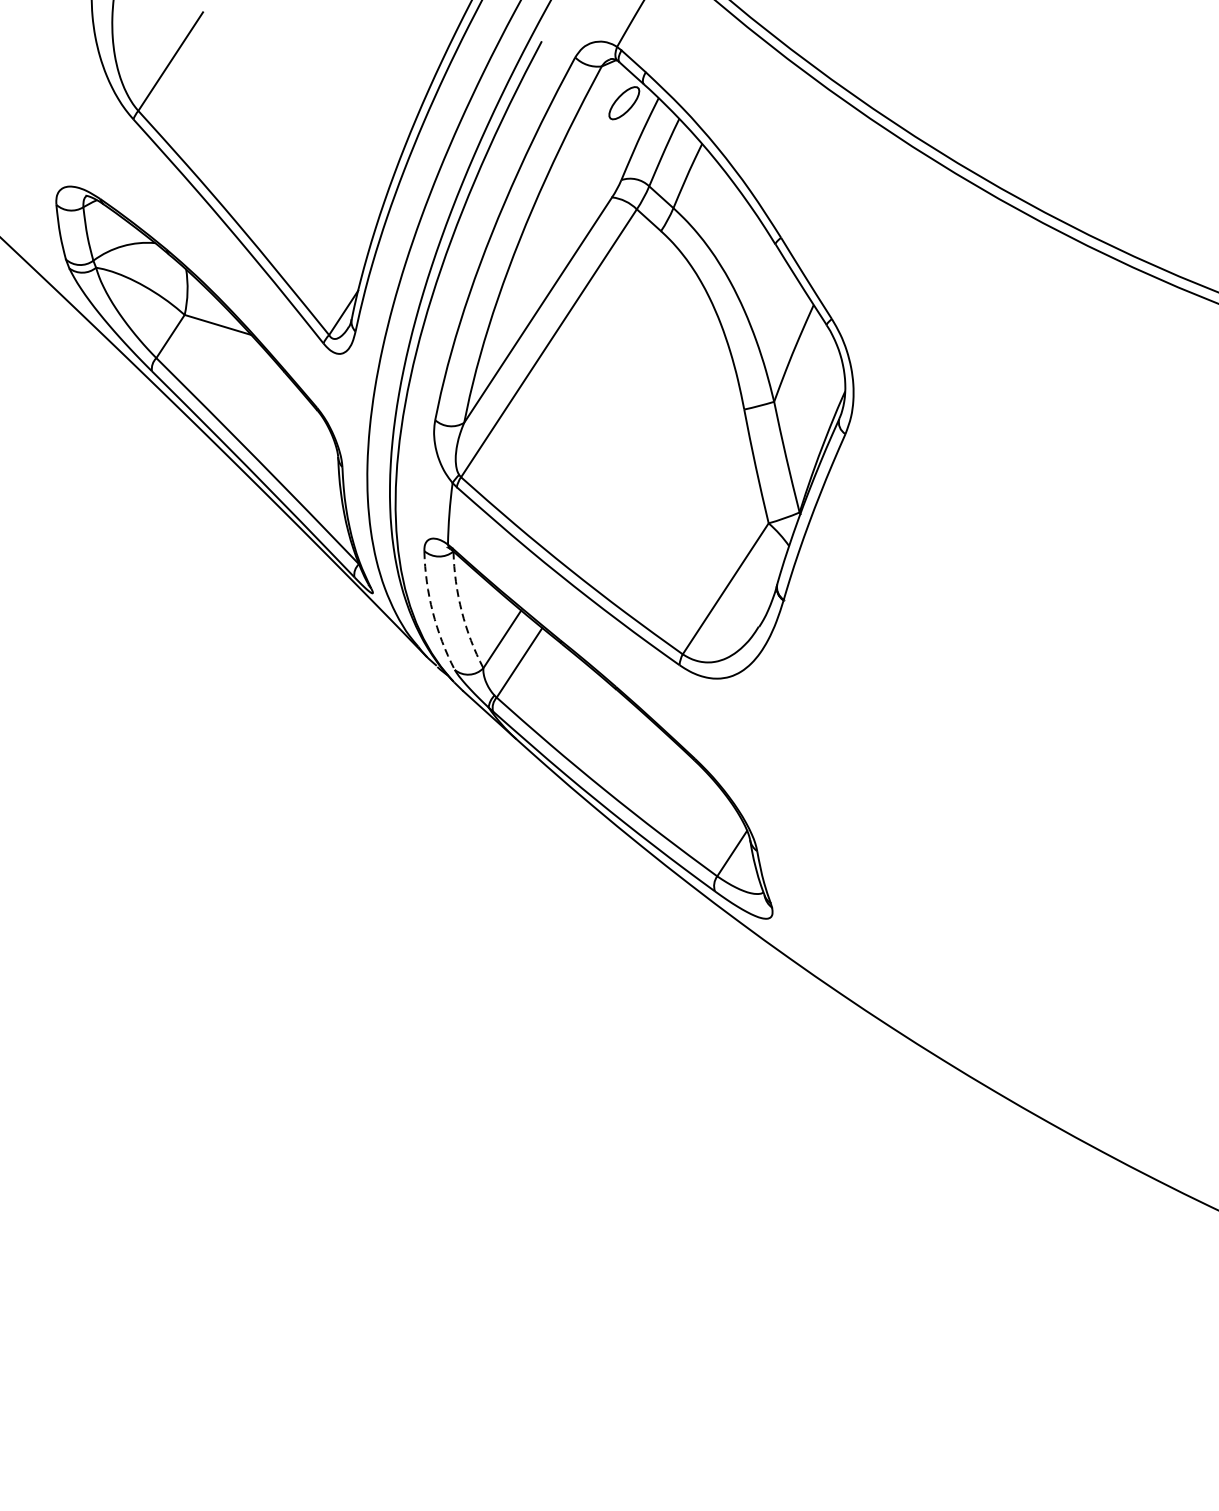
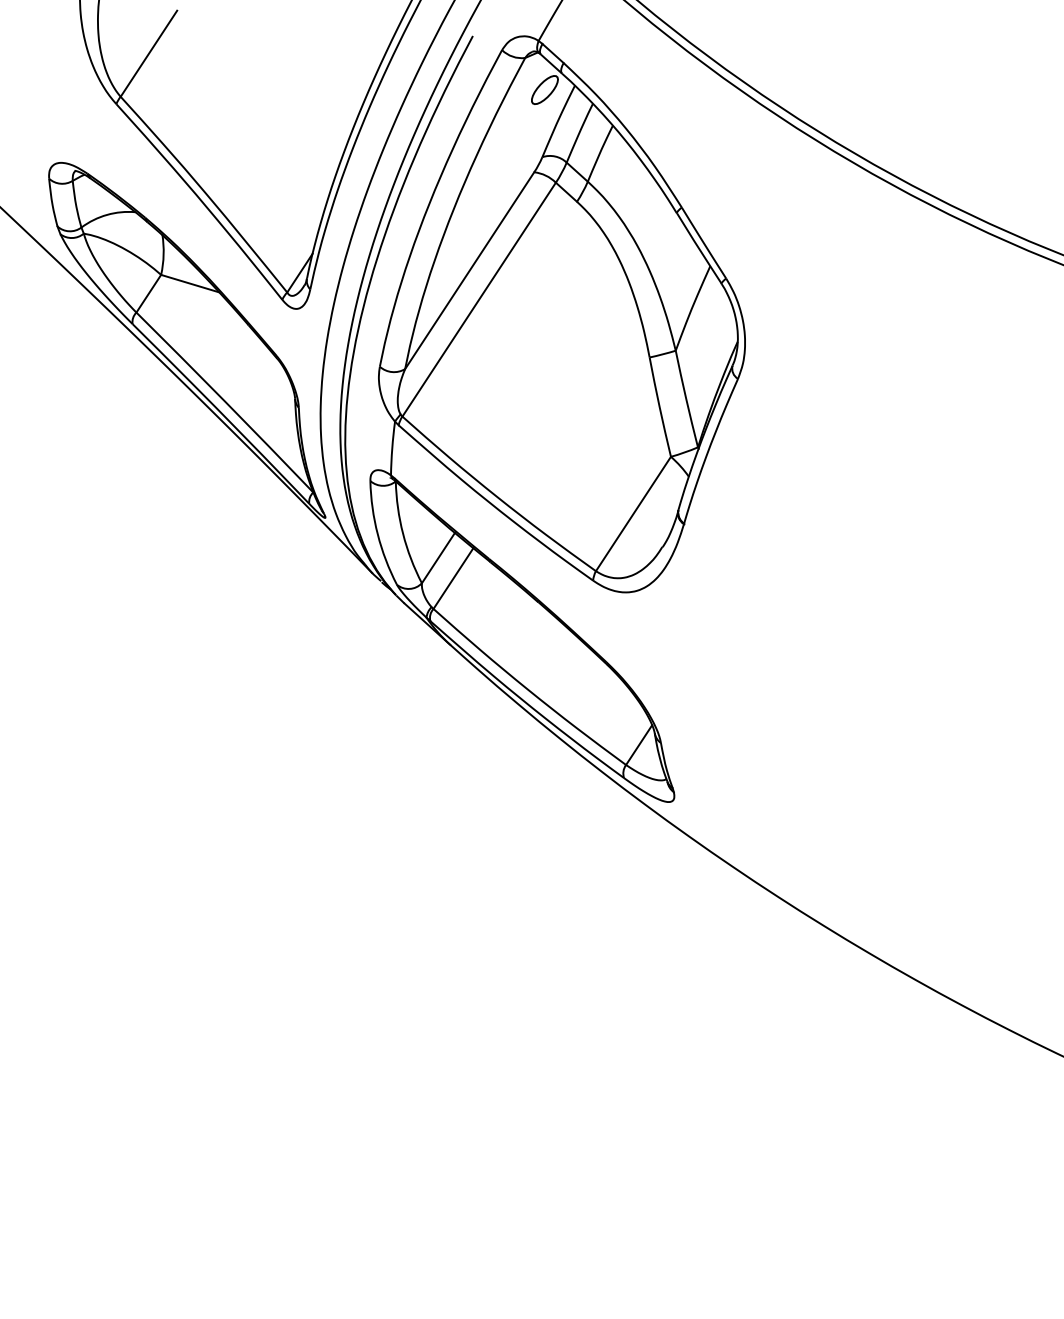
arc: (462, 611) -> (403, 533), dashed -> solid
arc: (432, 612) -> (377, 534), dashed -> solid

